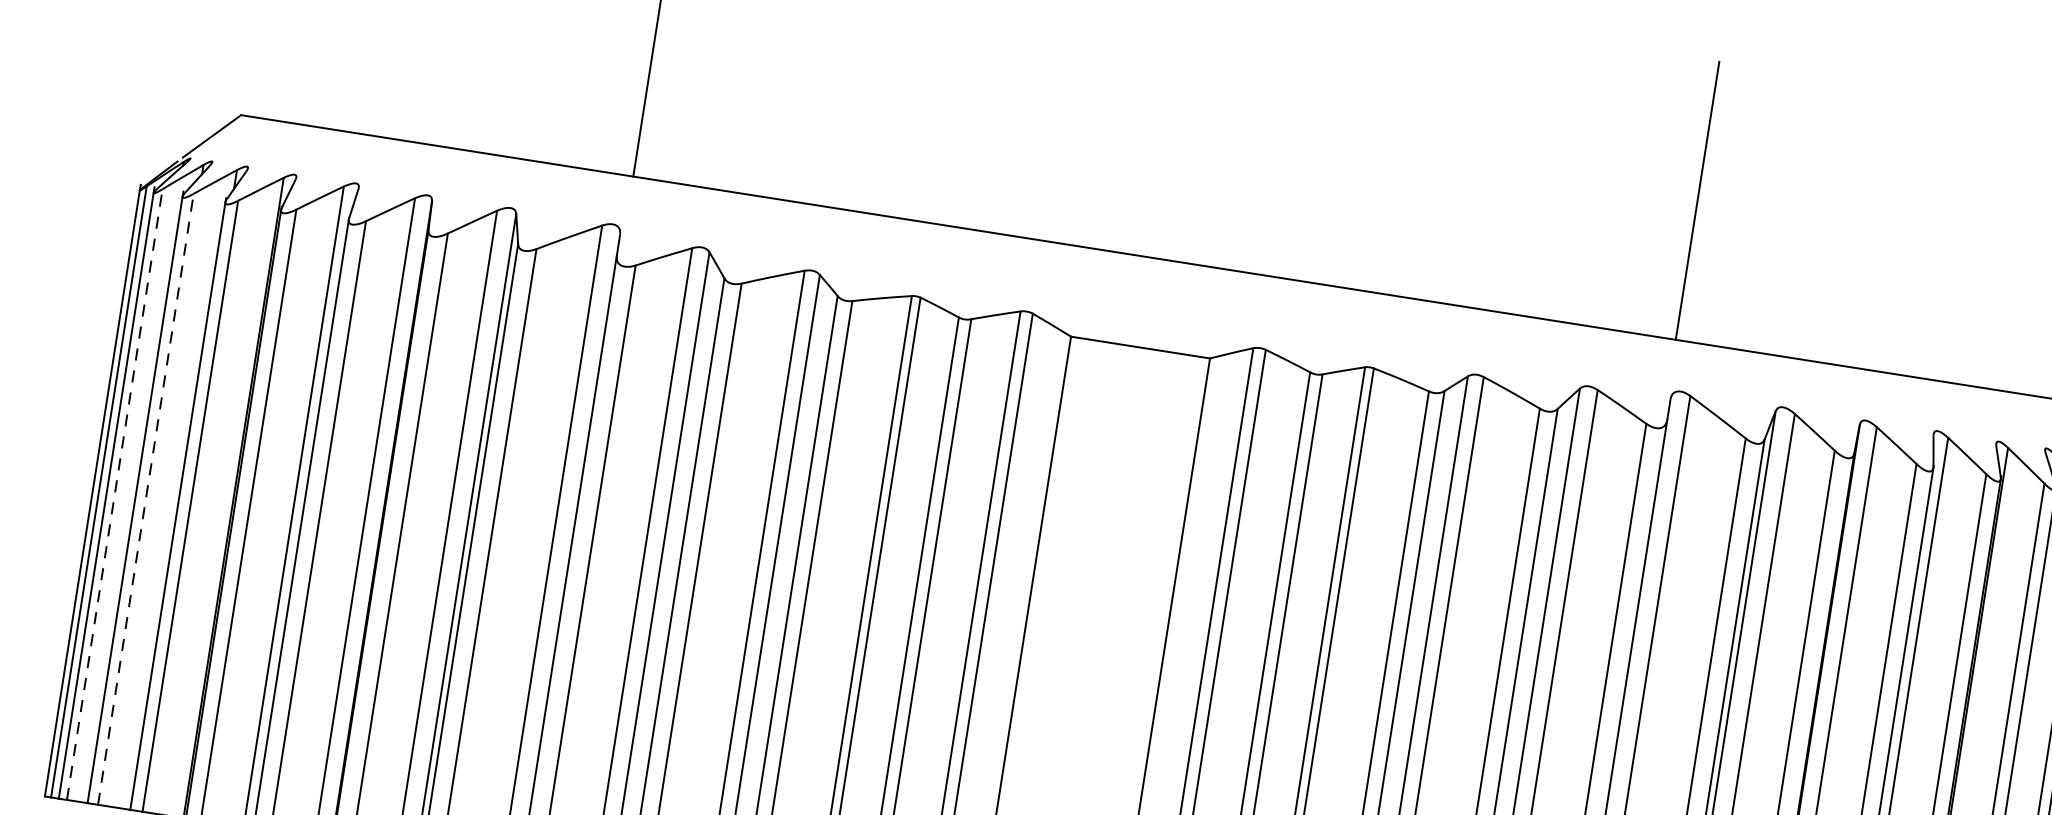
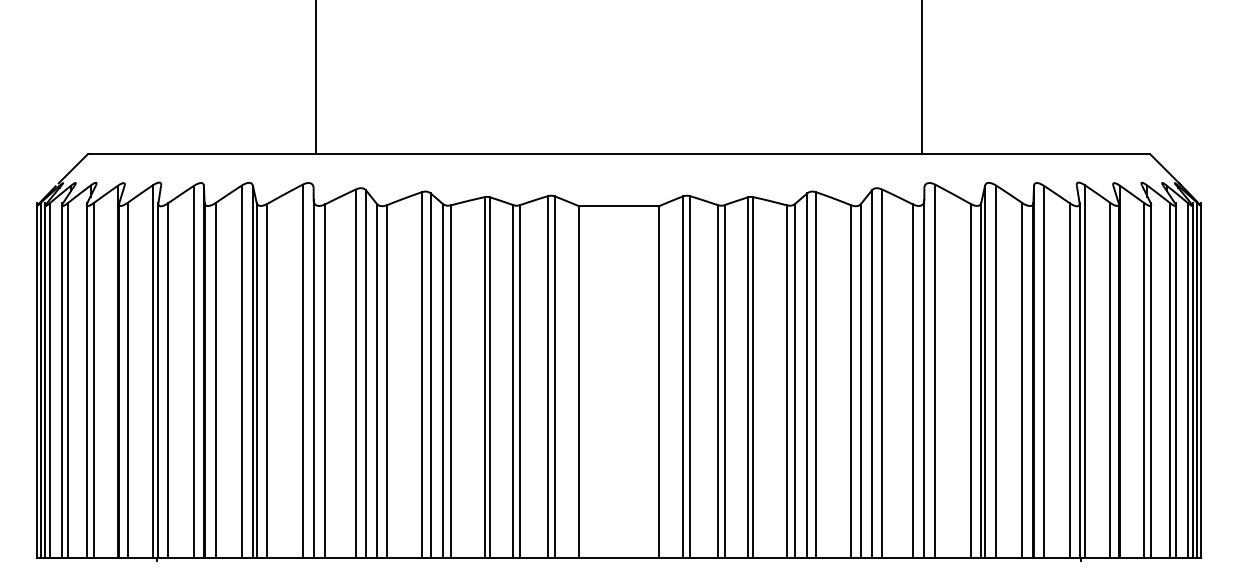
line: (113, 494) -> (49, 380), dashed -> solid
line: (146, 499) -> (68, 380), dashed -> solid

